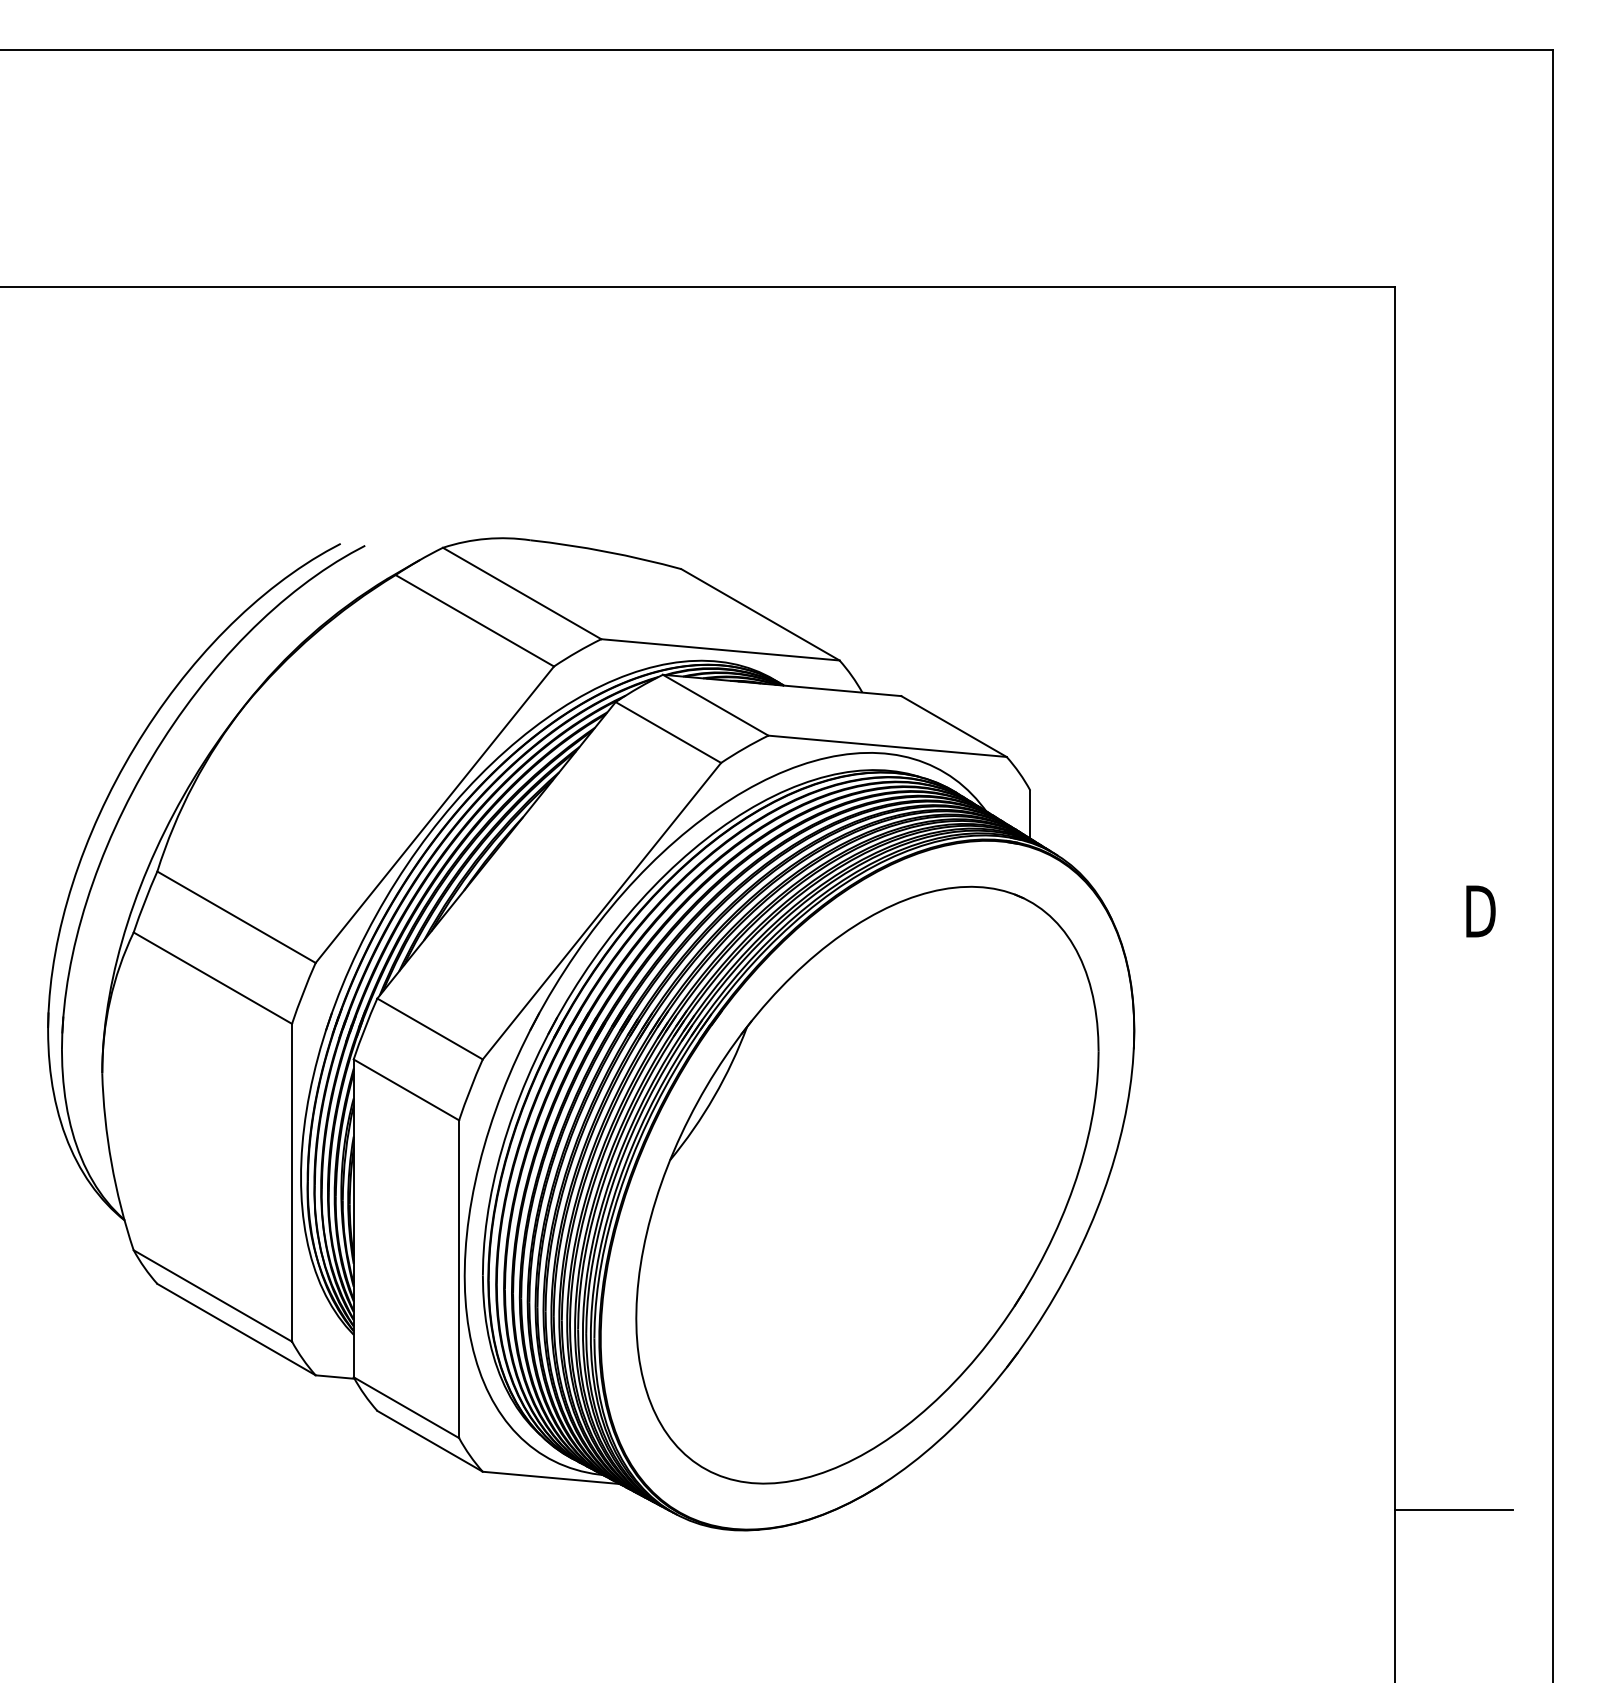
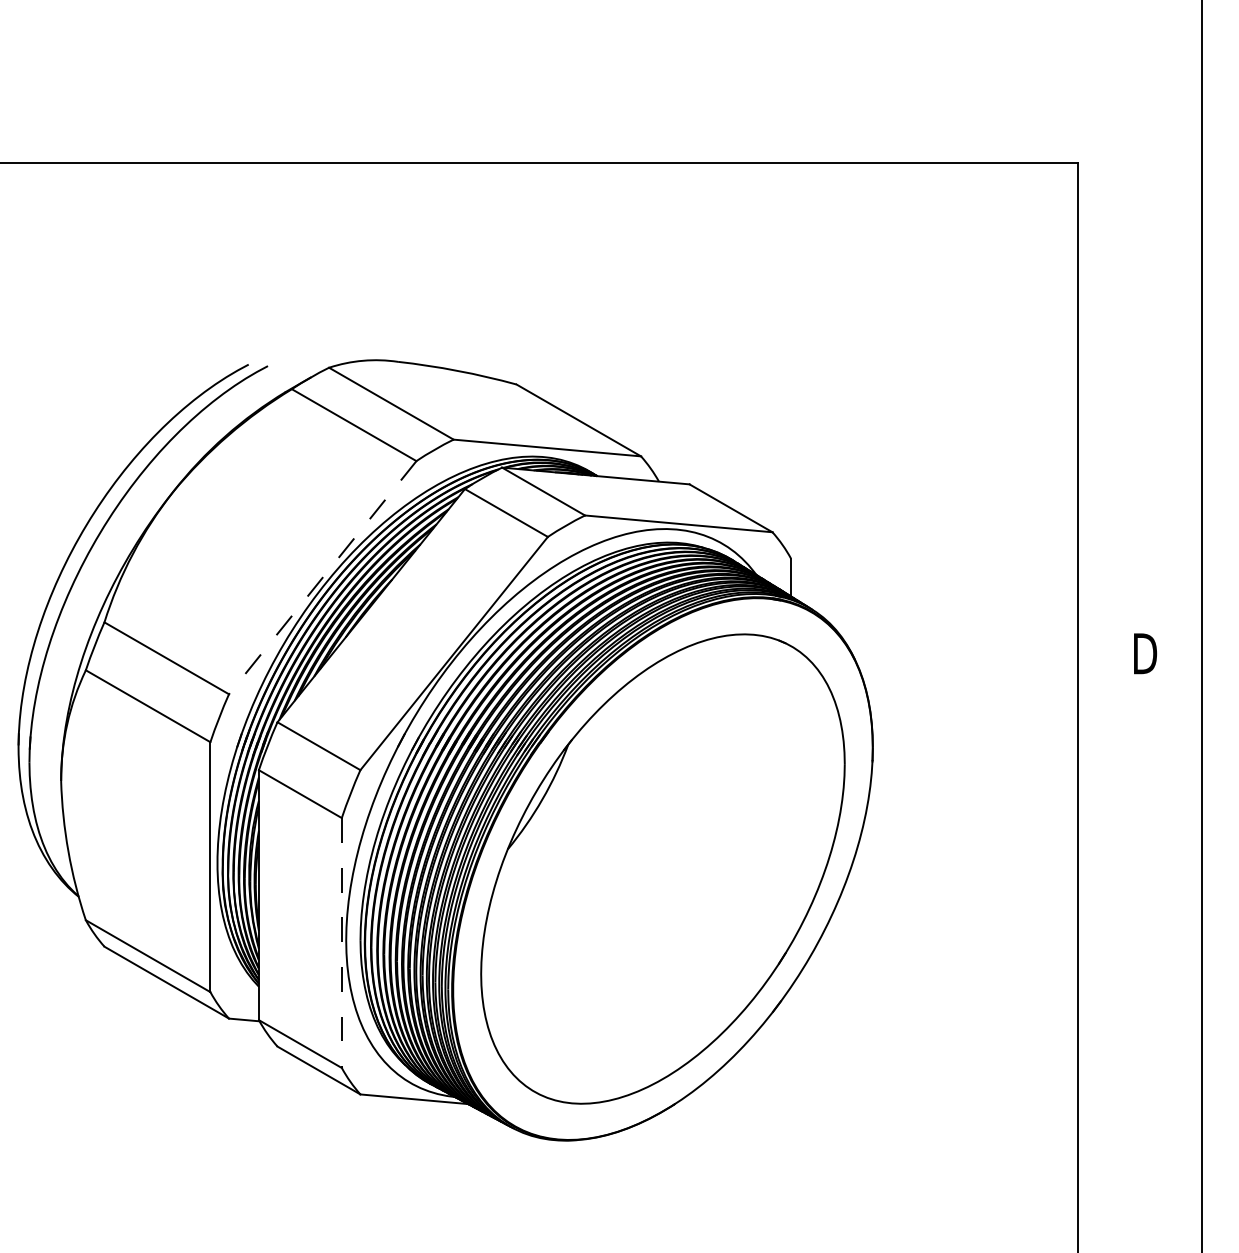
line: (434, 815) -> (322, 578), solid -> dashed
line: (459, 1279) -> (342, 943), solid -> dashed
line: (1454, 1509) -> (1124, 1124), removed

